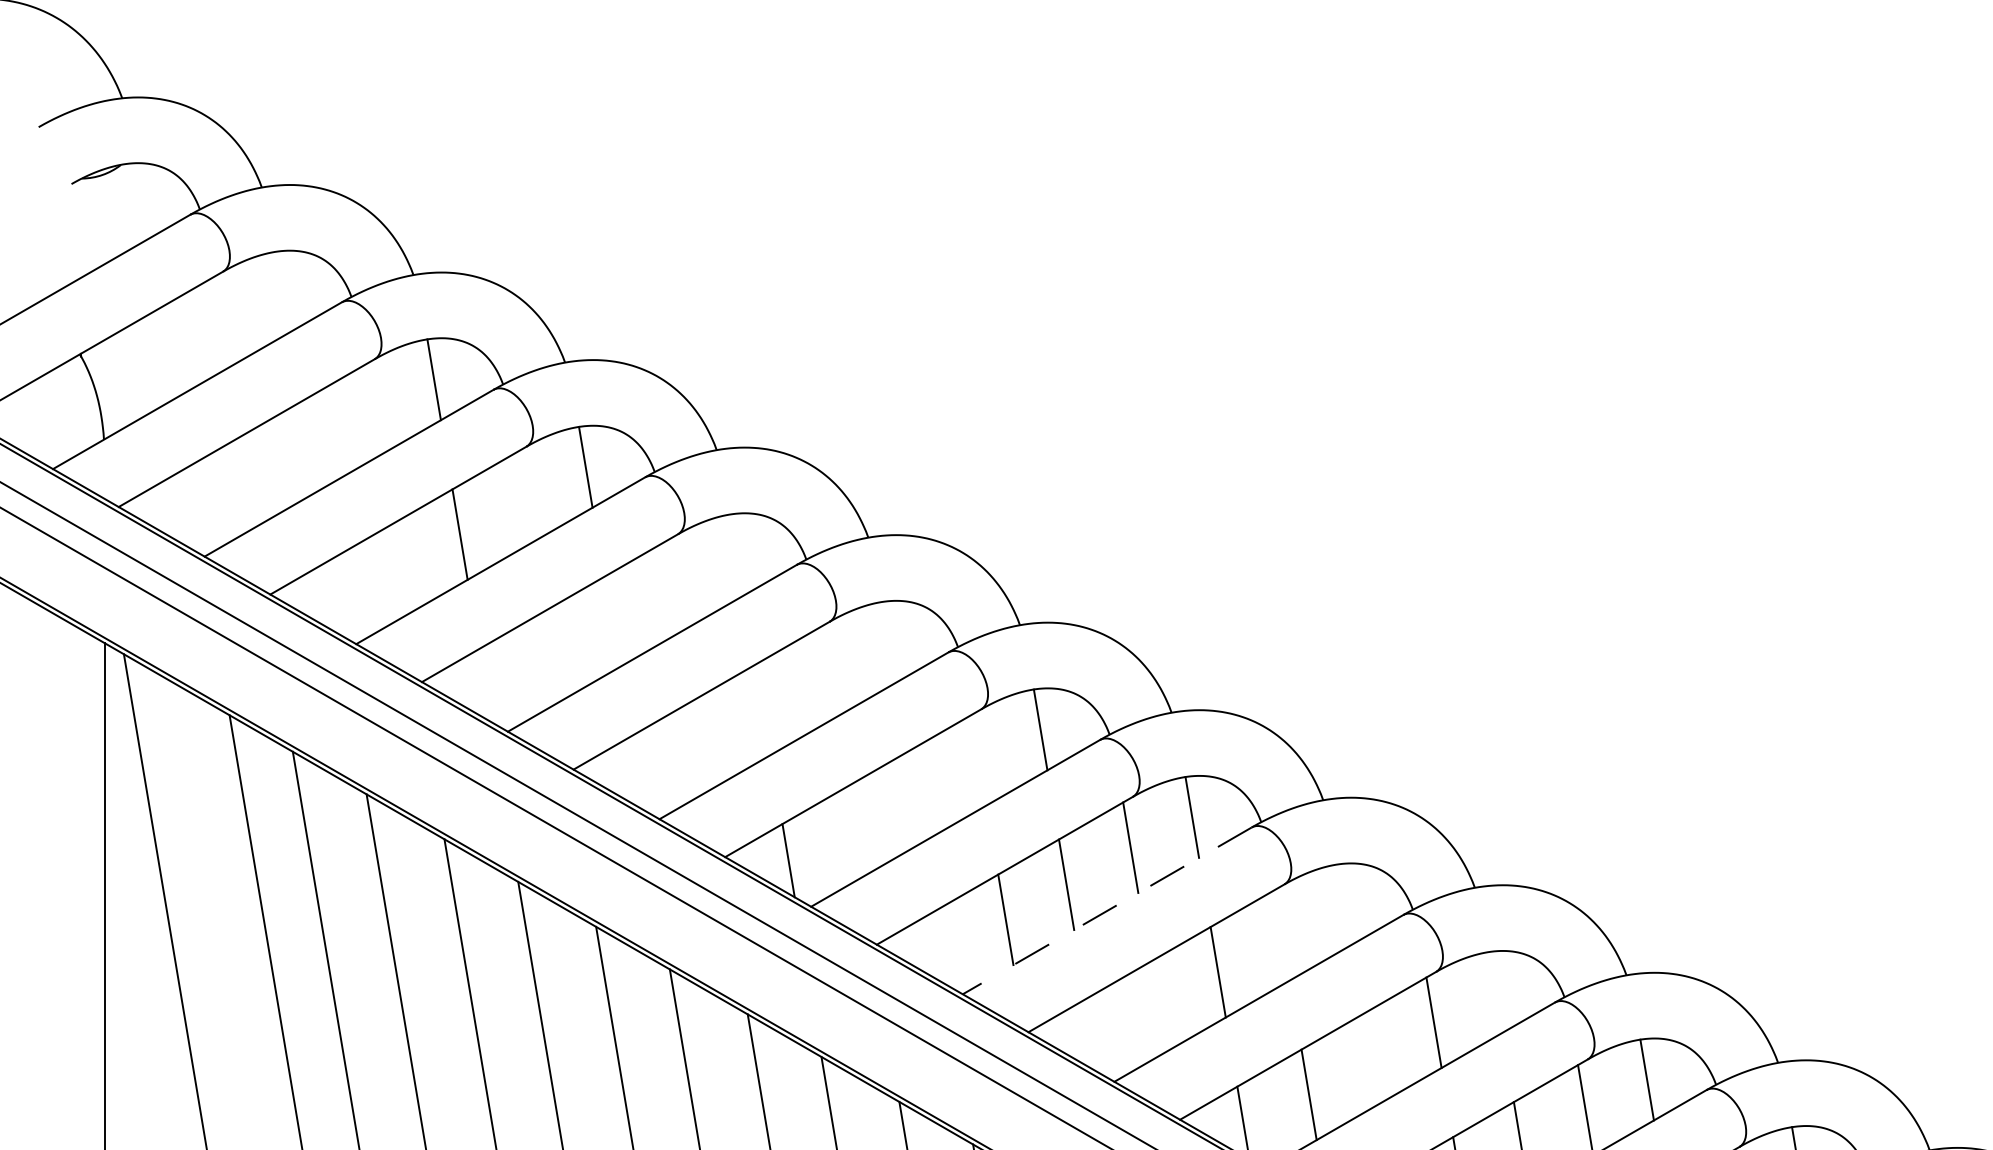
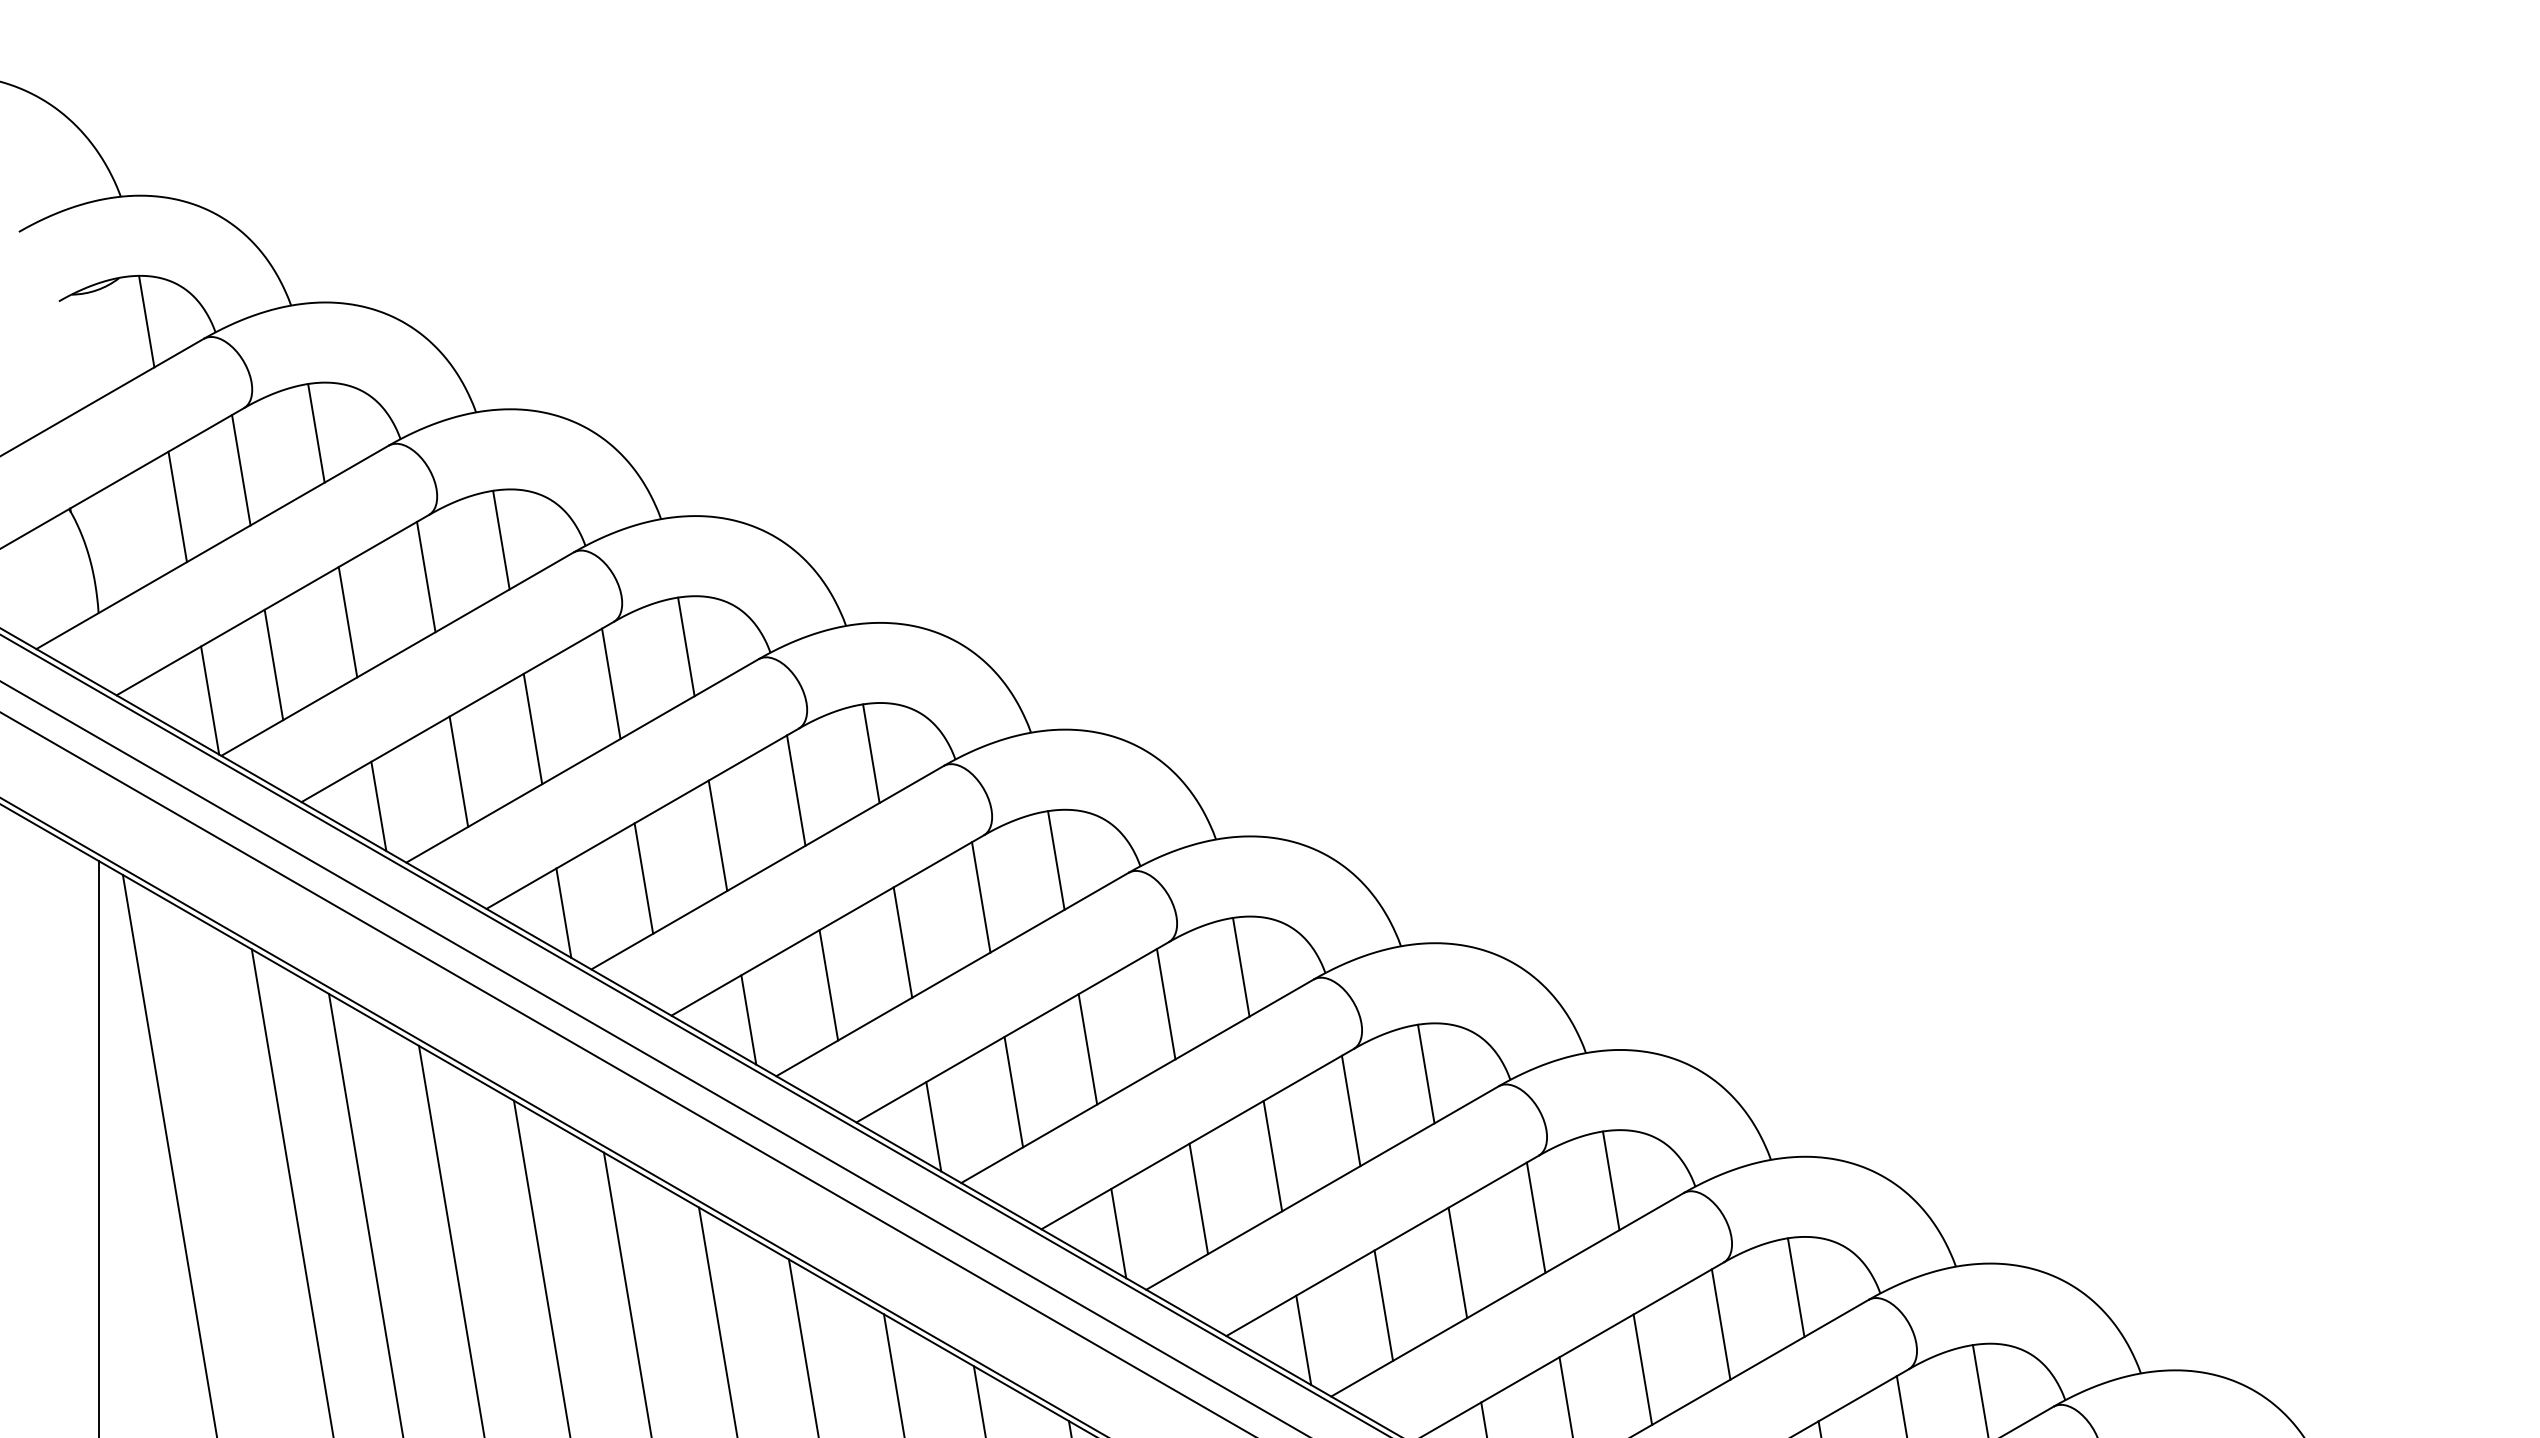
line: (143, 200) -> (146, 321), added
line: (282, 292) -> (316, 433), added
line: (221, 322) -> (241, 470), added
line: (168, 352) -> (177, 506), added
line: (372, 409) -> (426, 576), added
line: (308, 447) -> (347, 622), added
line: (247, 481) -> (273, 664), added
line: (524, 497) -> (611, 683), added
line: (195, 511) -> (210, 700), added
line: (737, 554) -> (871, 753), added
line: (399, 569) -> (458, 771), added
line: (676, 585) -> (796, 790), added
line: (333, 598) -> (378, 806), added
line: (611, 621) -> (717, 835), added
line: (889, 642) -> (1056, 860), added
line: (550, 657) -> (643, 878), added
line: (827, 672) -> (981, 897), added
line: (485, 685) -> (563, 912), added
line: (762, 709) -> (902, 942), added
line: (702, 744) -> (828, 985), added
line: (978, 759) -> (1165, 1003), added
line: (636, 772) -> (748, 1019), added
line: (914, 797) -> (1087, 1049), added
line: (853, 831) -> (1013, 1091), added
line: (1343, 904) -> (1610, 1180), added
line: (1107, 911) -> (1322, 1188), dashed -> solid
line: (1281, 935) -> (1535, 1217), added
line: (940, 948) -> (1118, 1233), added
line: (1494, 992) -> (1795, 1287), added
line: (1157, 1007) -> (1383, 1305), added
line: (1091, 1035) -> (1303, 1340), added
line: (1369, 1059) -> (1642, 1369), added

